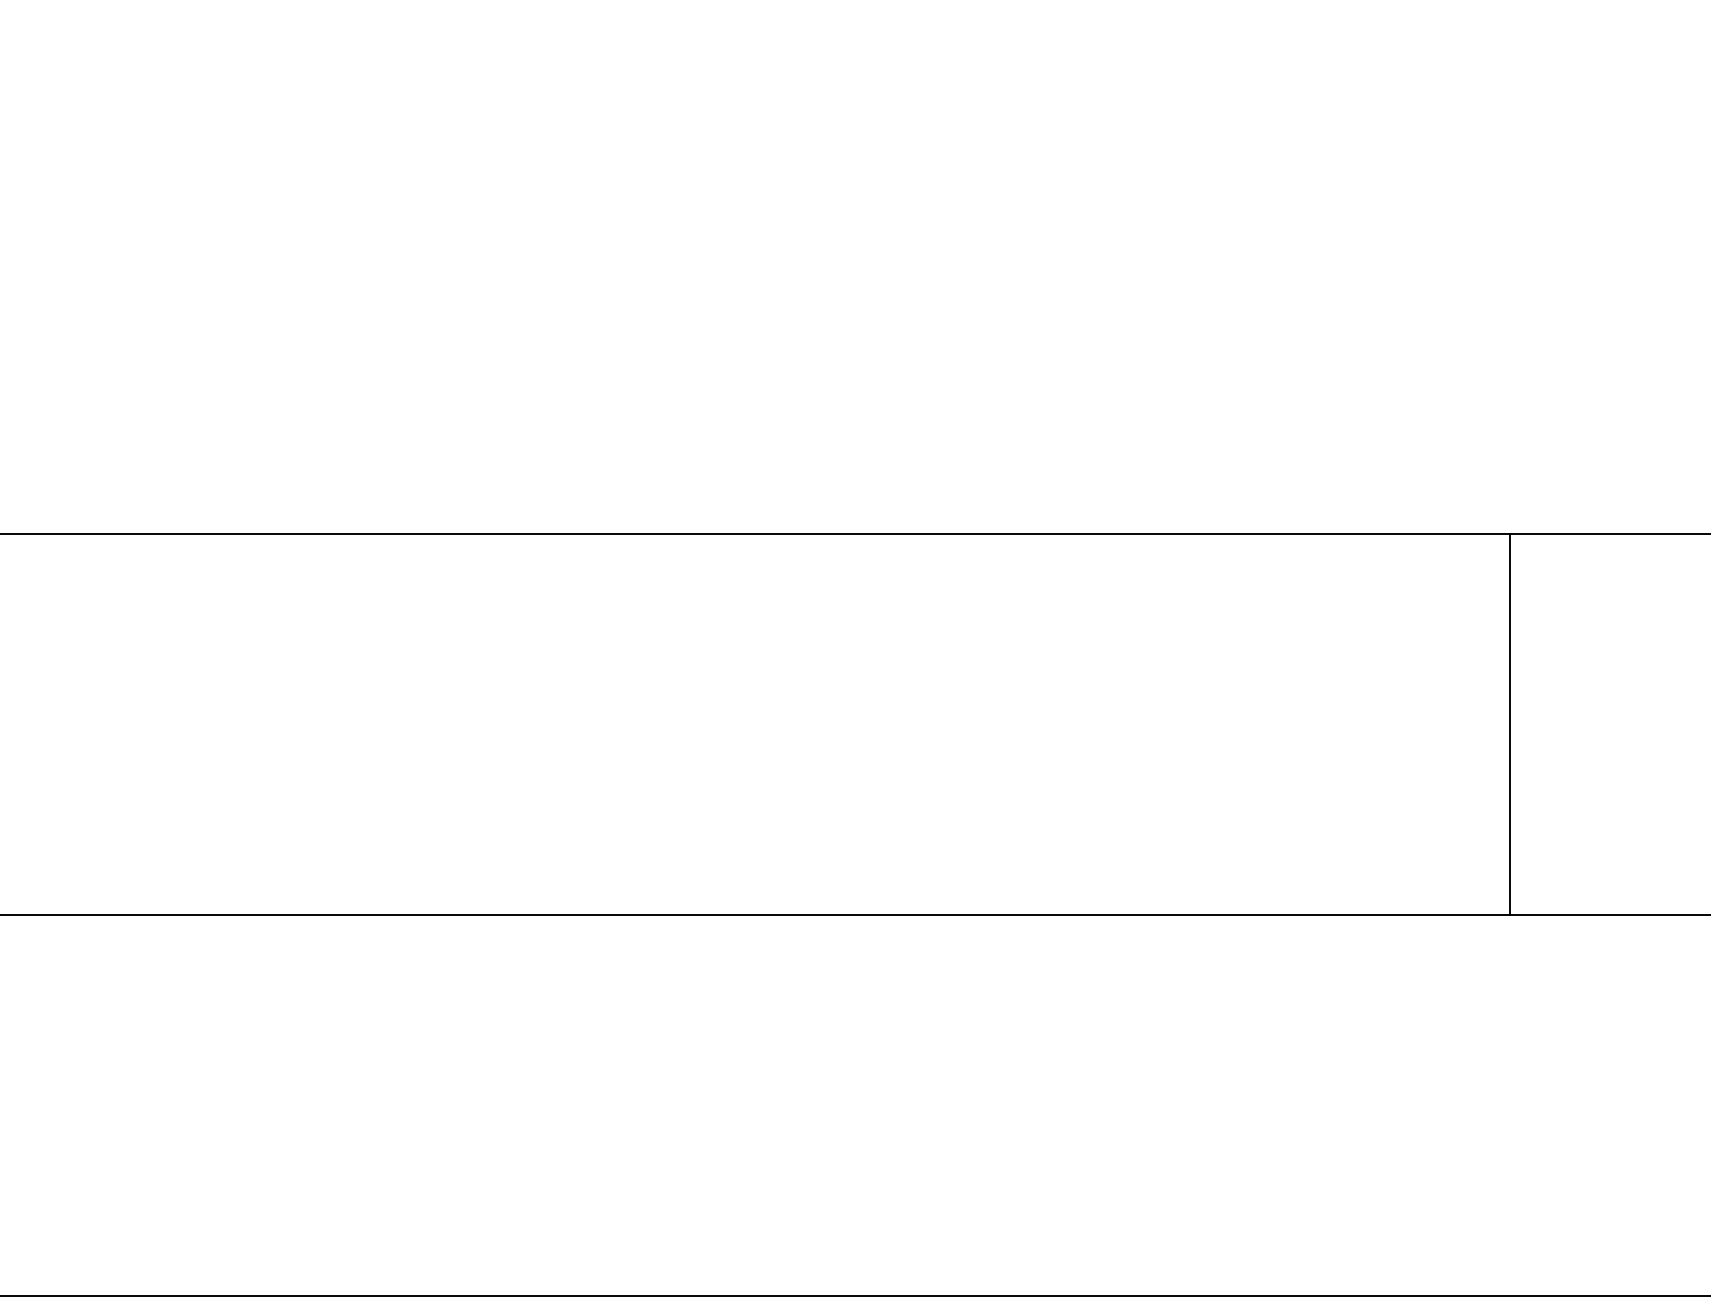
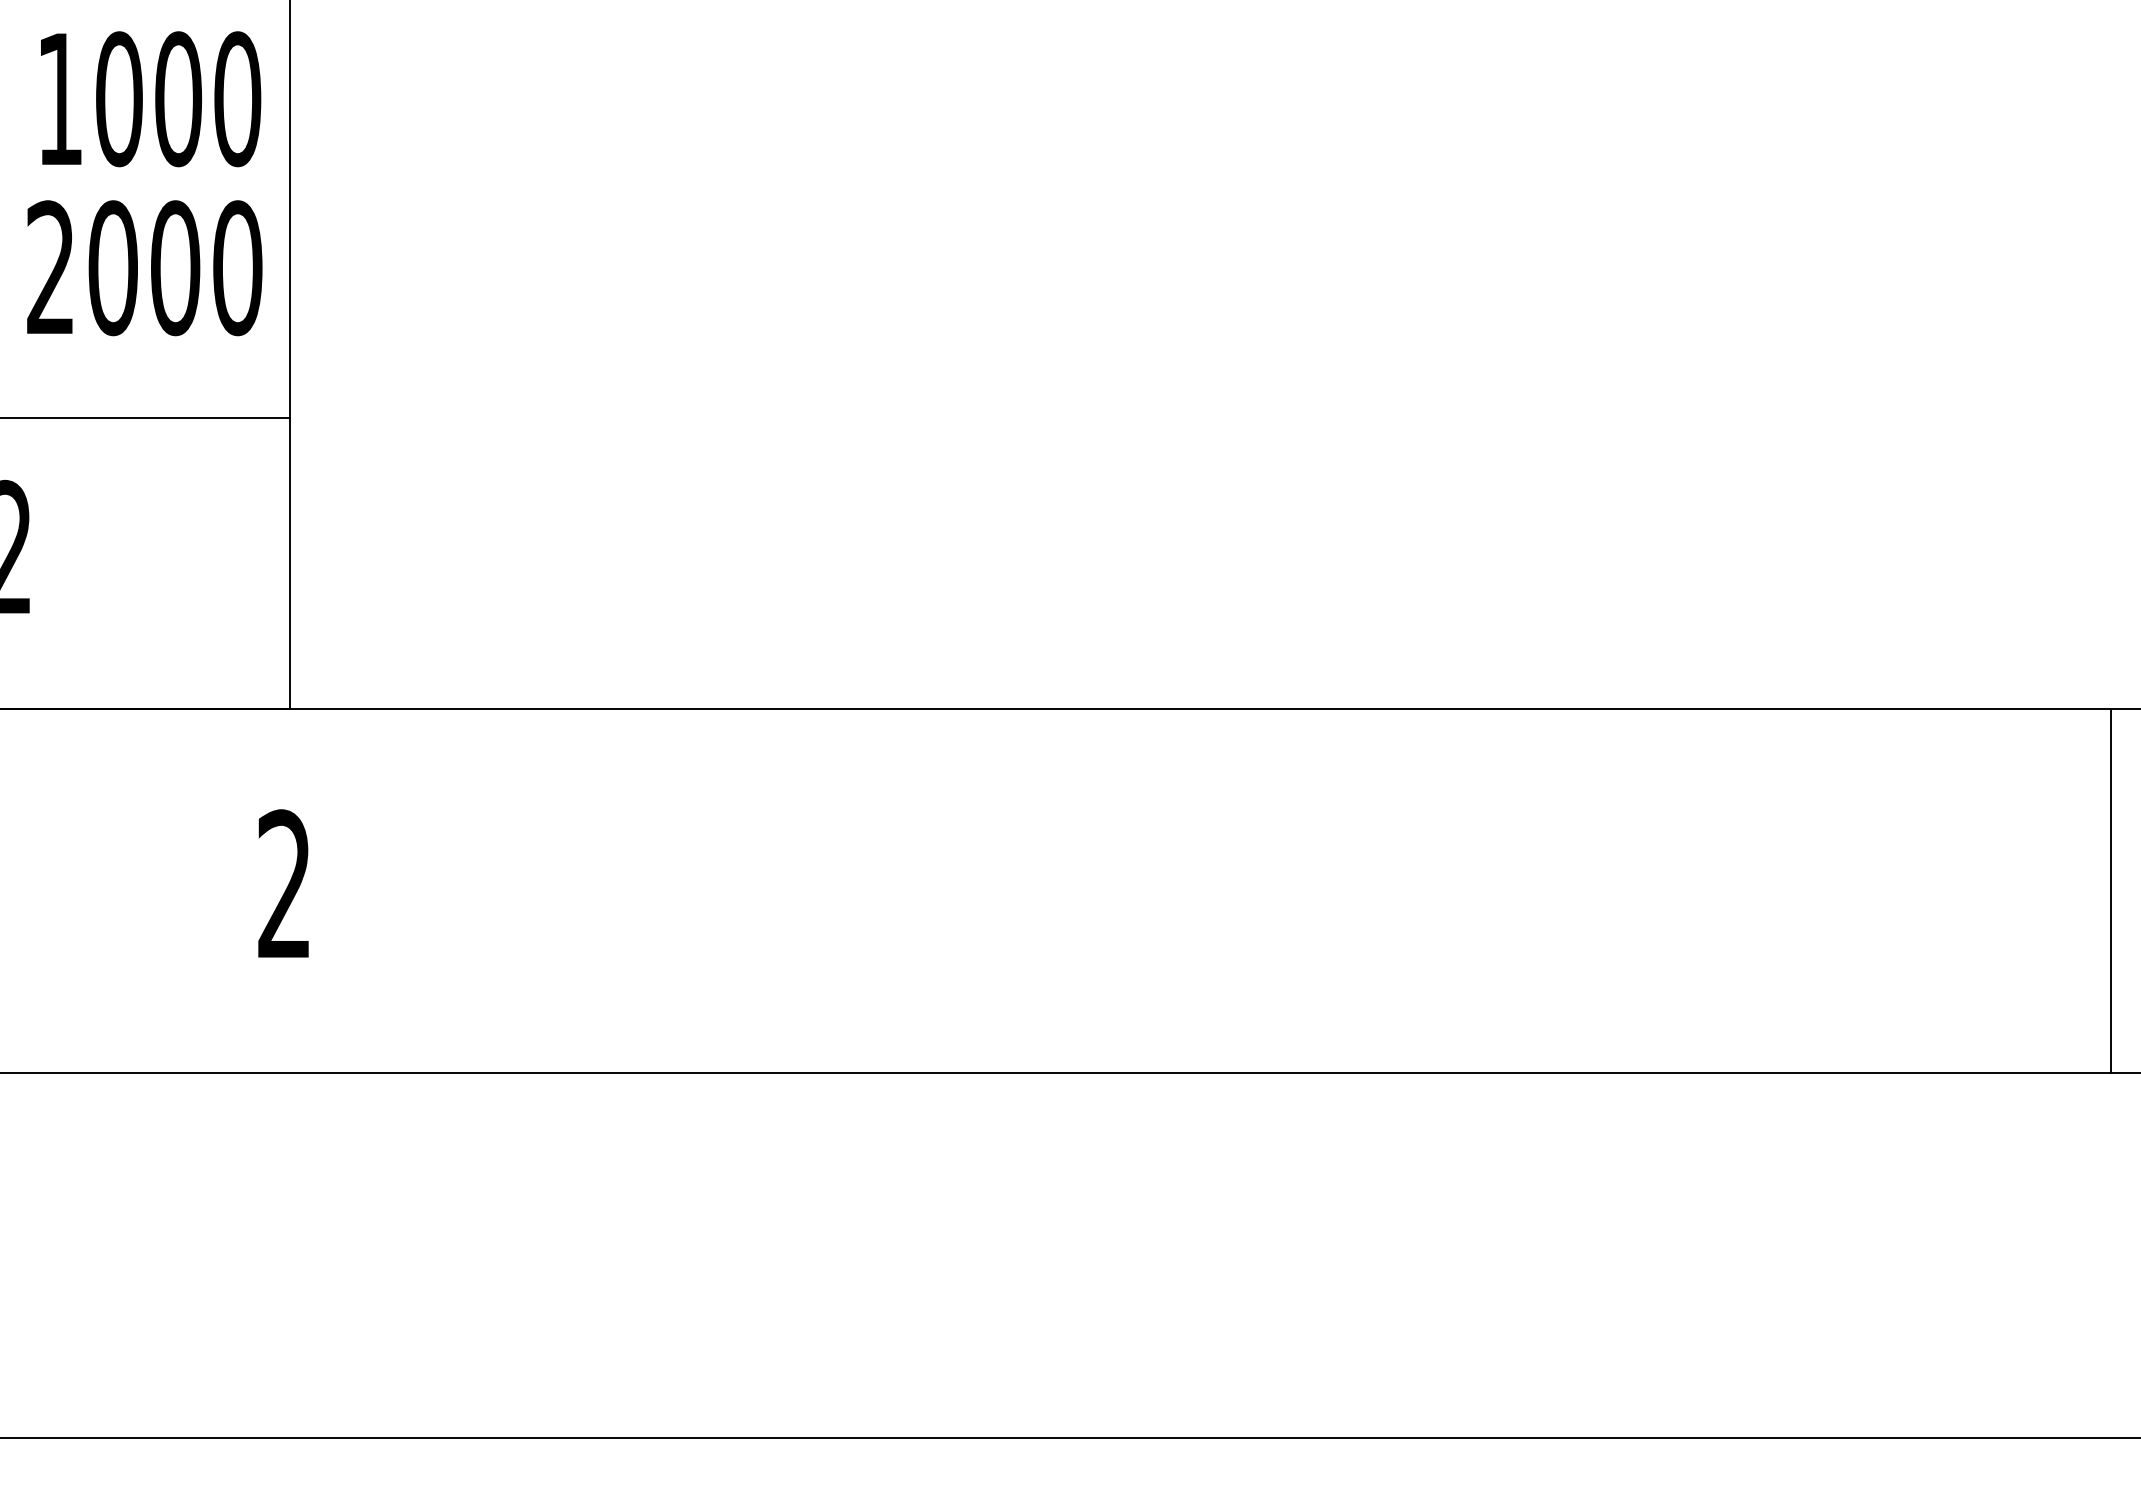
line: (1509, 724) -> (2110, 891), moved

